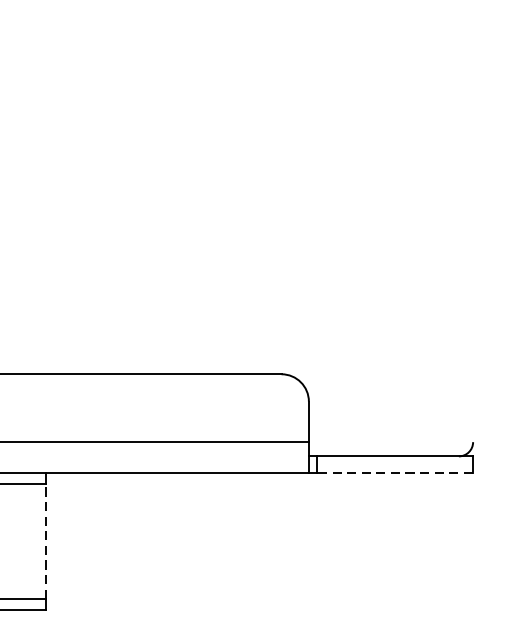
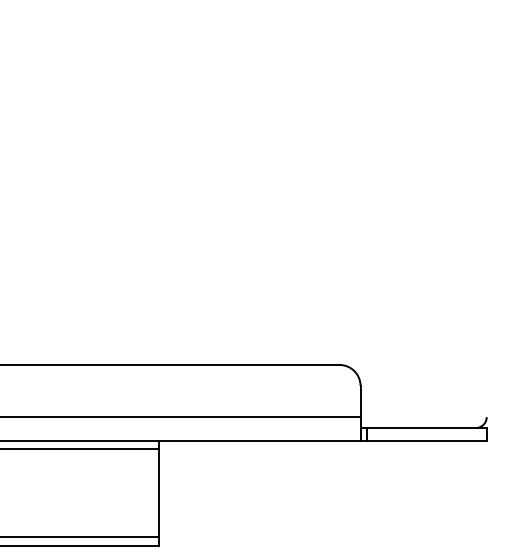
line: (394, 472) -> (426, 440), dashed -> solid
line: (45, 540) -> (158, 492), dashed -> solid

